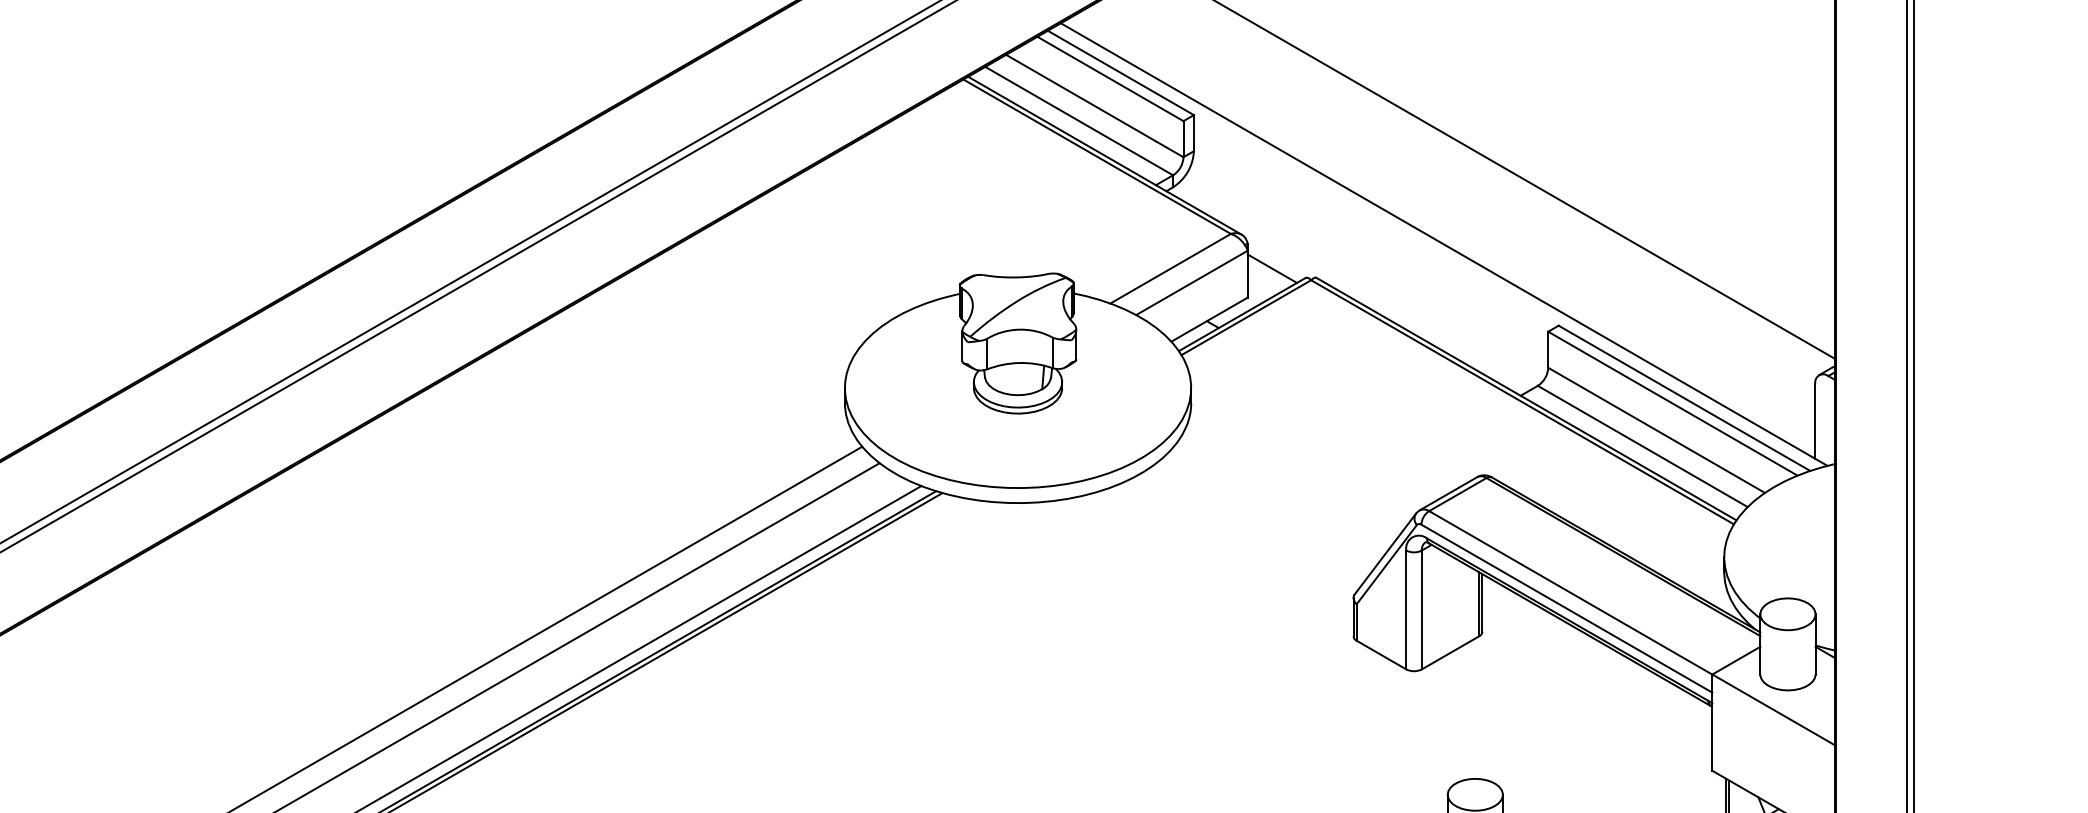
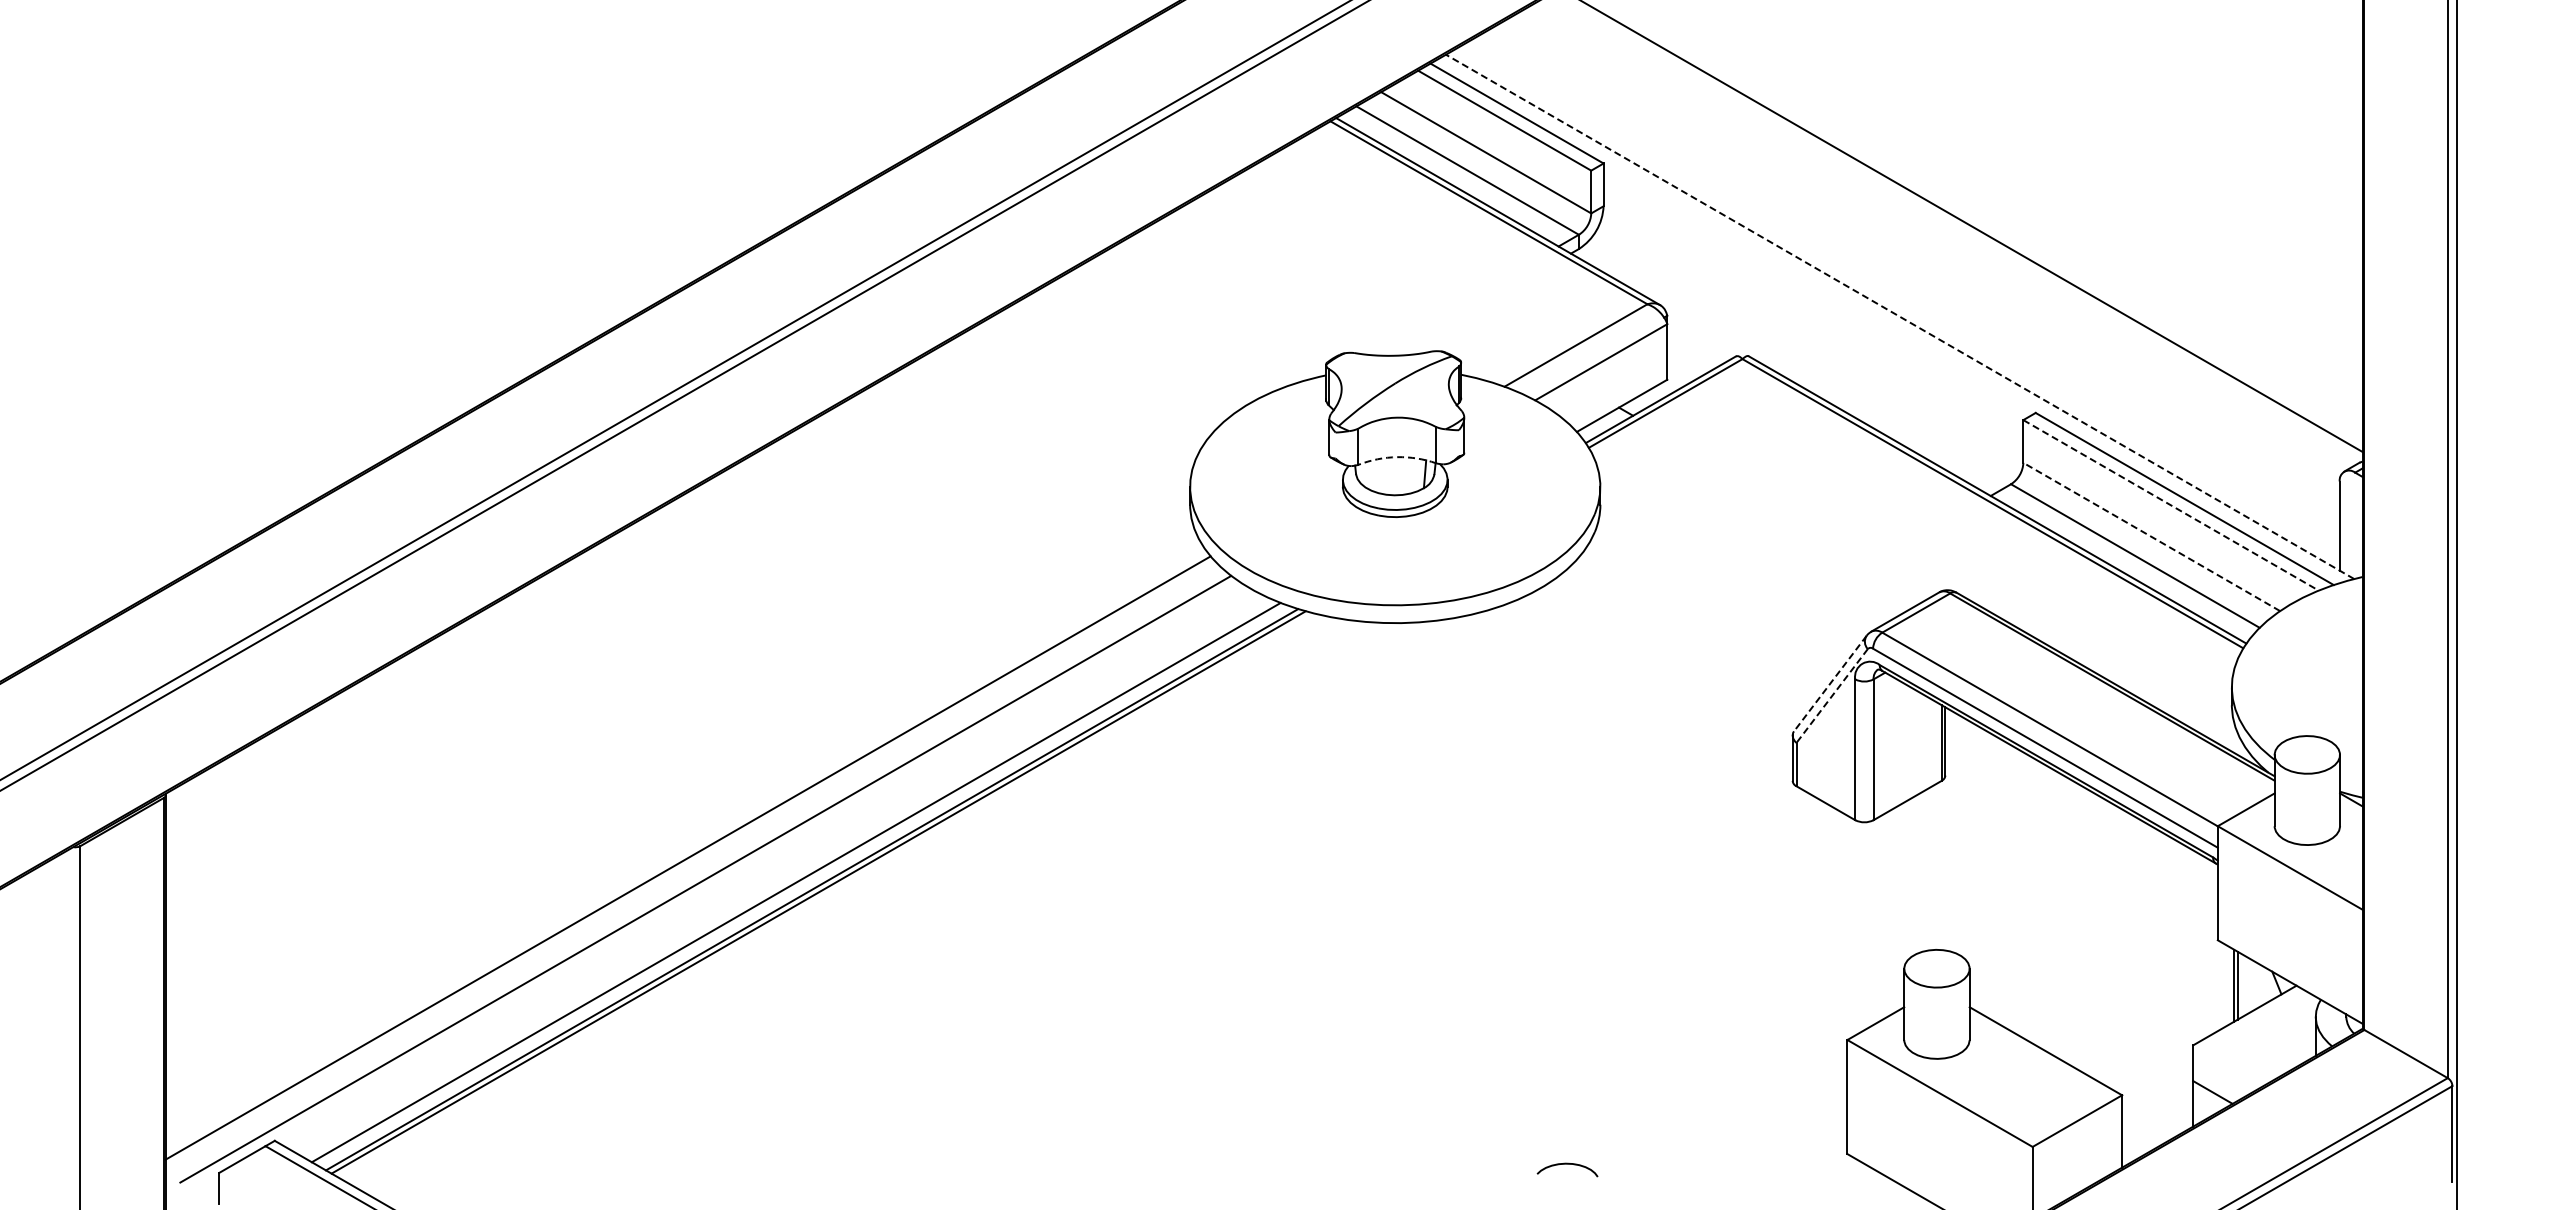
line: (1443, 244) -> (1899, 316), solid -> dashed
line: (1272, 268) -> (1696, 345), removed
arc: (1019, 363) -> (1397, 457), solid -> dashed
line: (1673, 403) -> (2171, 505), solid -> dashed
line: (1656, 429) -> (2151, 536), solid -> dashed
line: (1385, 554) -> (1830, 683), solid -> dashed
line: (1387, 565) -> (1832, 696), solid -> dashed

